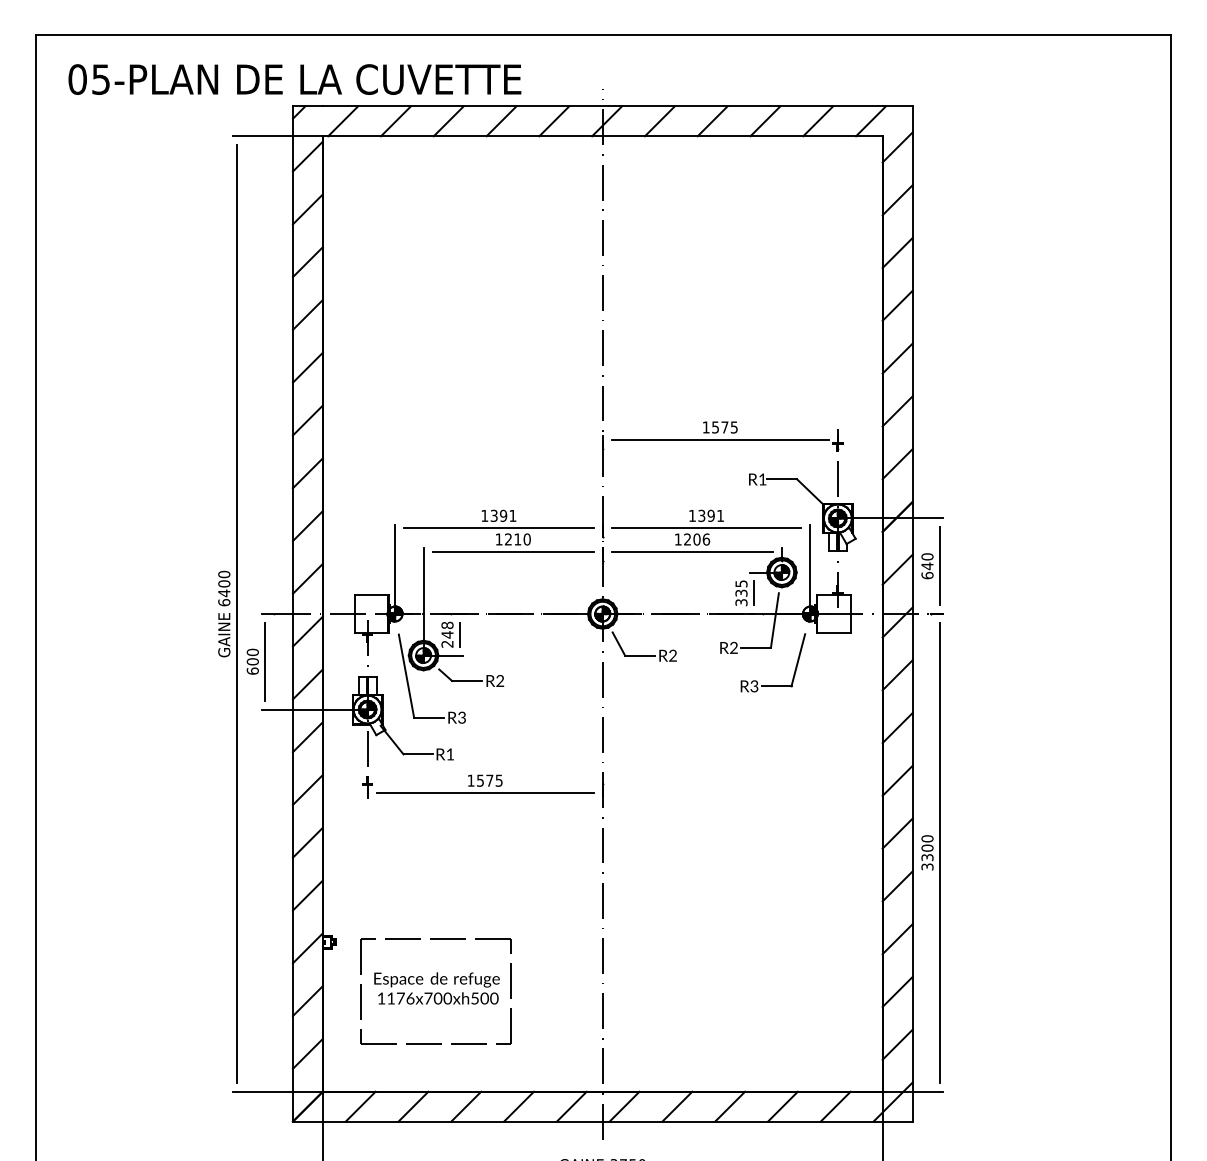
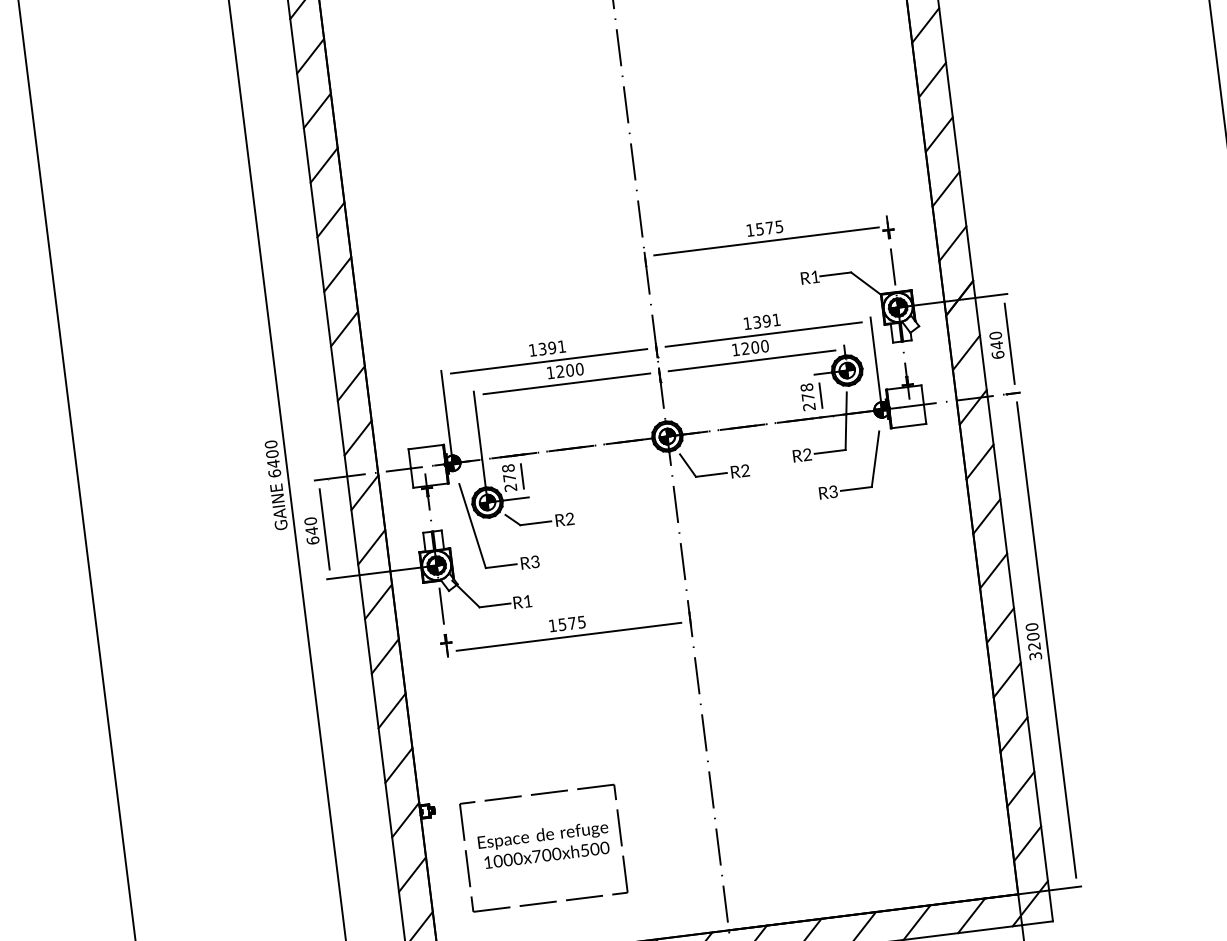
text: (517, 539) -> (569, 370), 1210 -> 1200
text: (706, 539) -> (765, 346), 1206 -> 1200
text: (741, 593) -> (808, 397), 335 -> 278
text: (447, 634) -> (509, 477), 248 -> 278
text: (252, 661) -> (311, 530), 600 -> 640
text: (927, 857) -> (1034, 646), 3300 -> 3200
text: (400, 998) -> (507, 860), 1176x700xh500 -> 1000x700xh500

